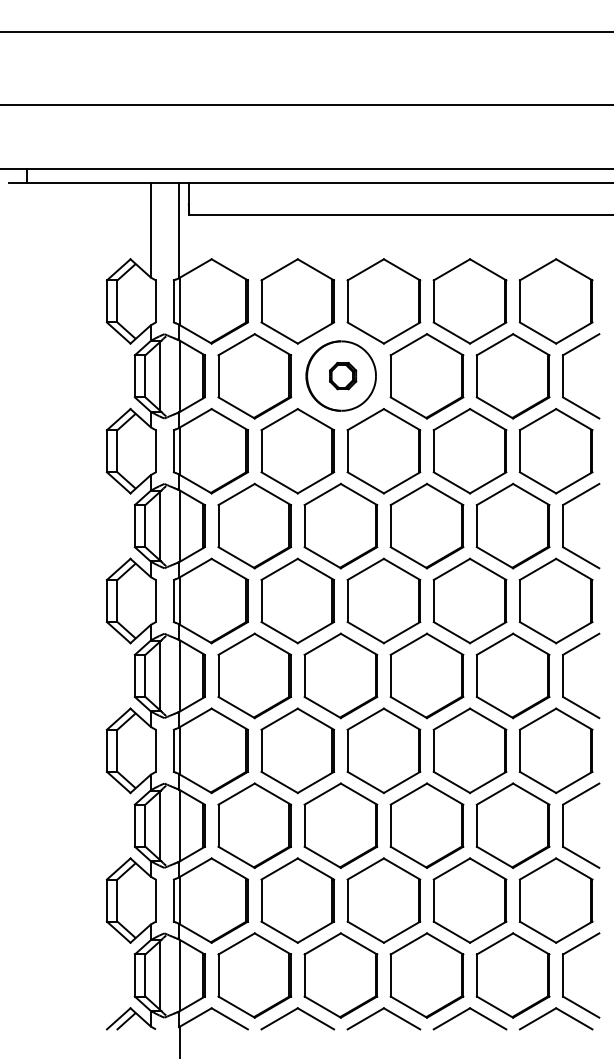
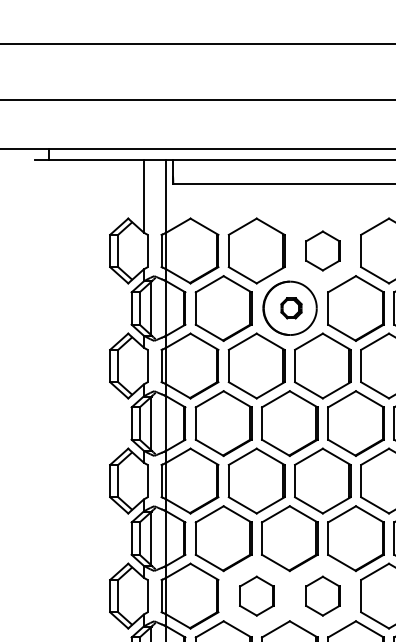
part: (383, 301) -> (322, 251), size x0.6
part: (297, 750) -> (256, 595), size x0.6
part: (383, 750) -> (322, 595), size x0.6

